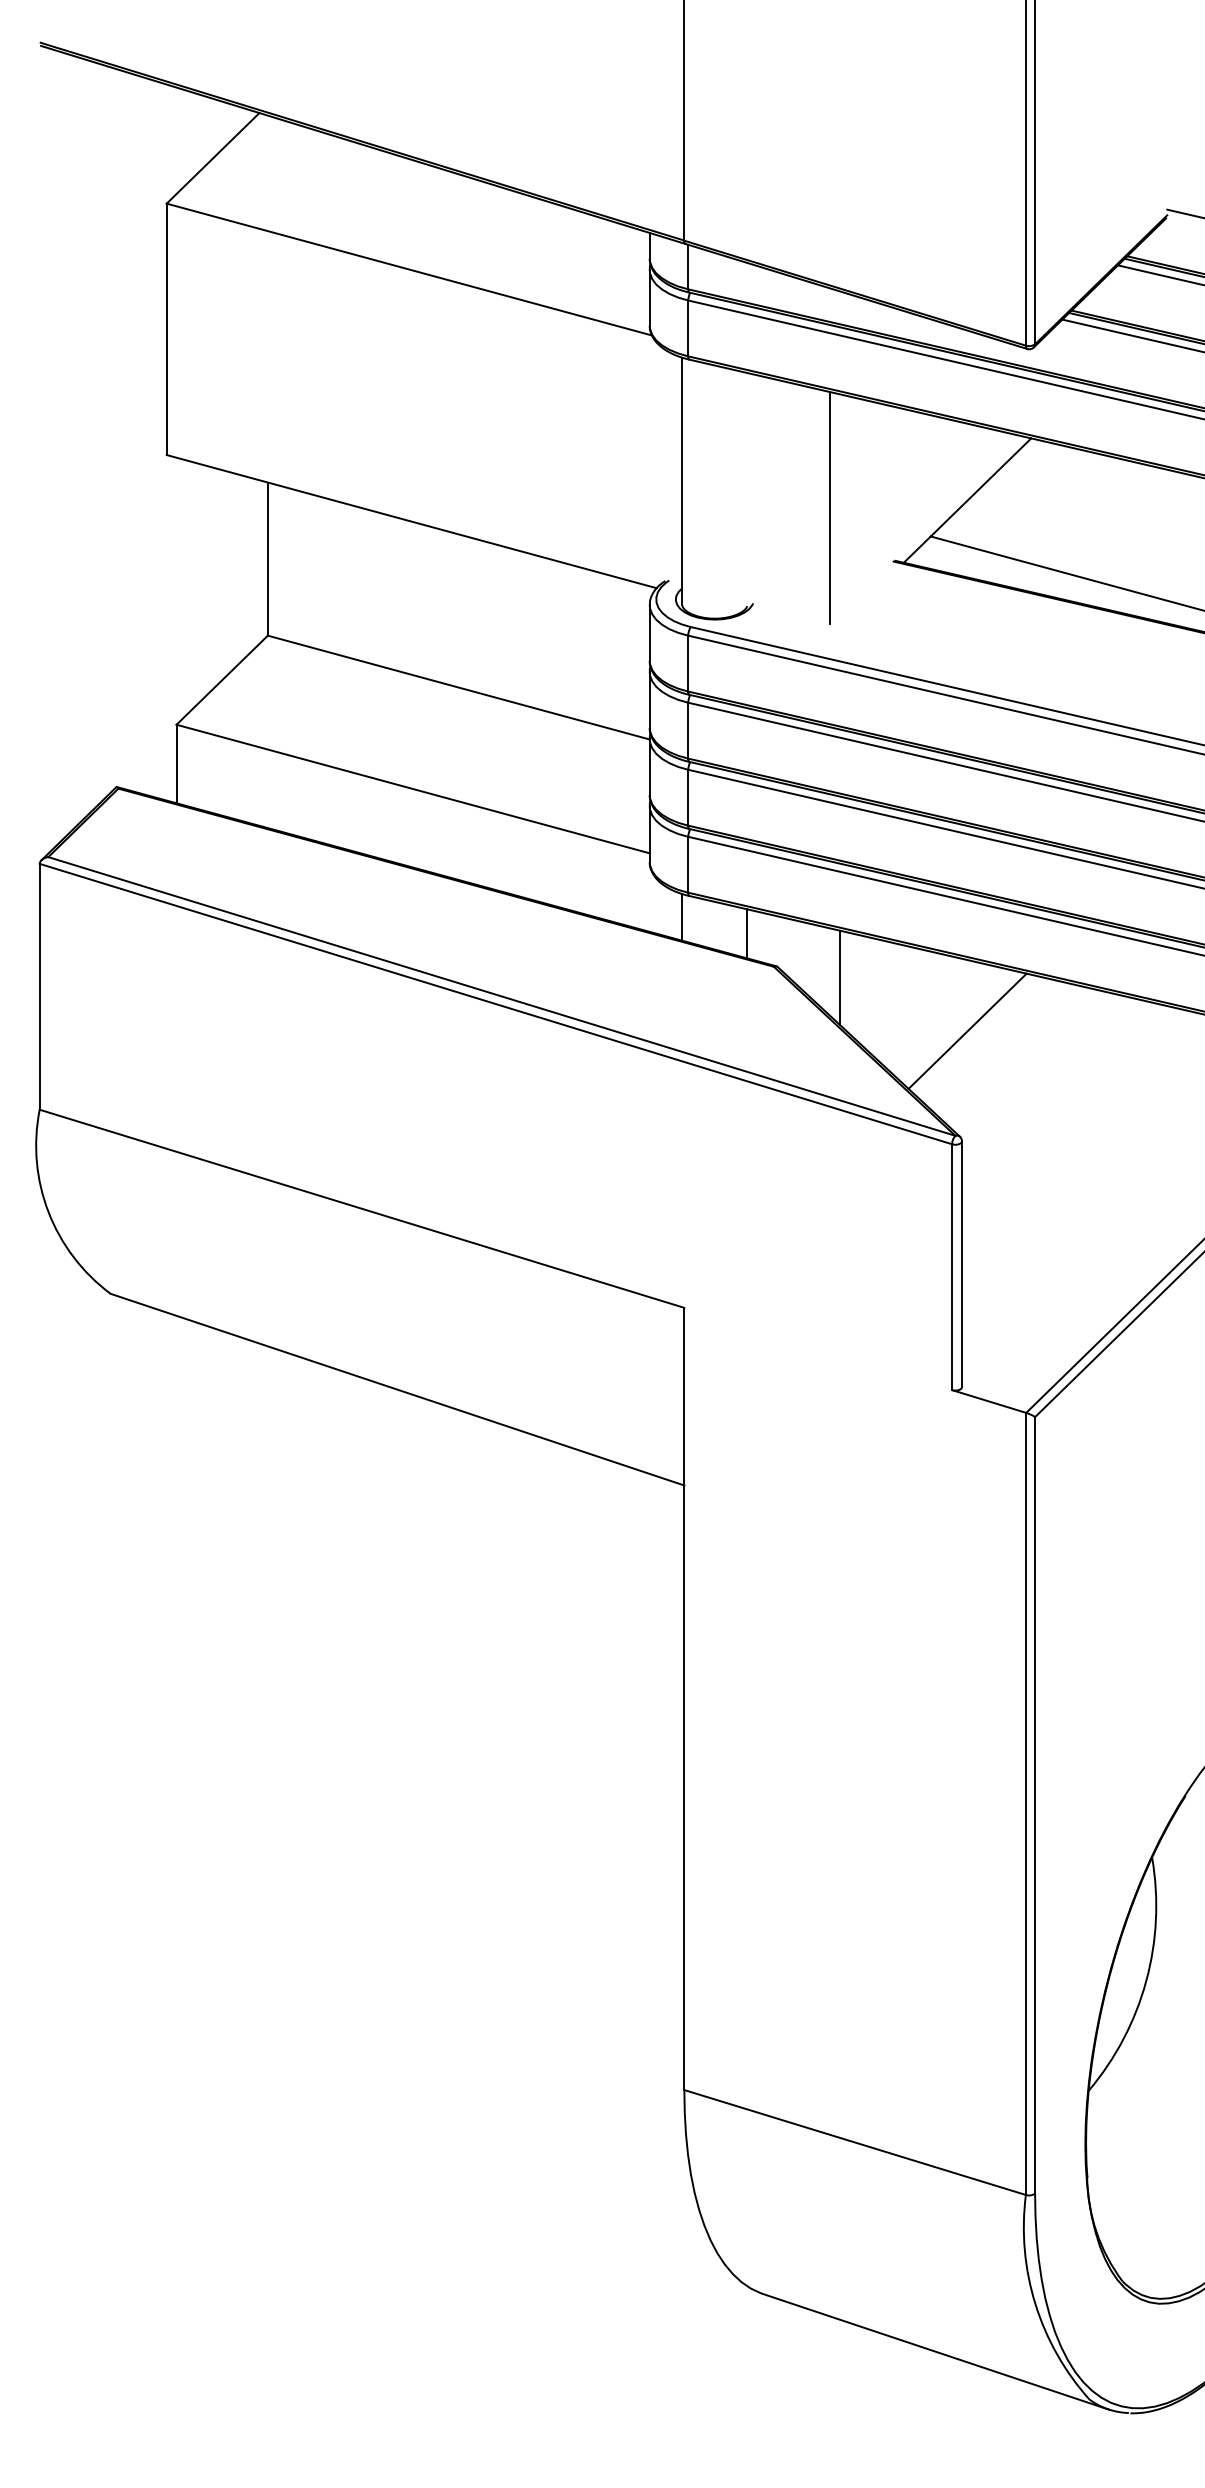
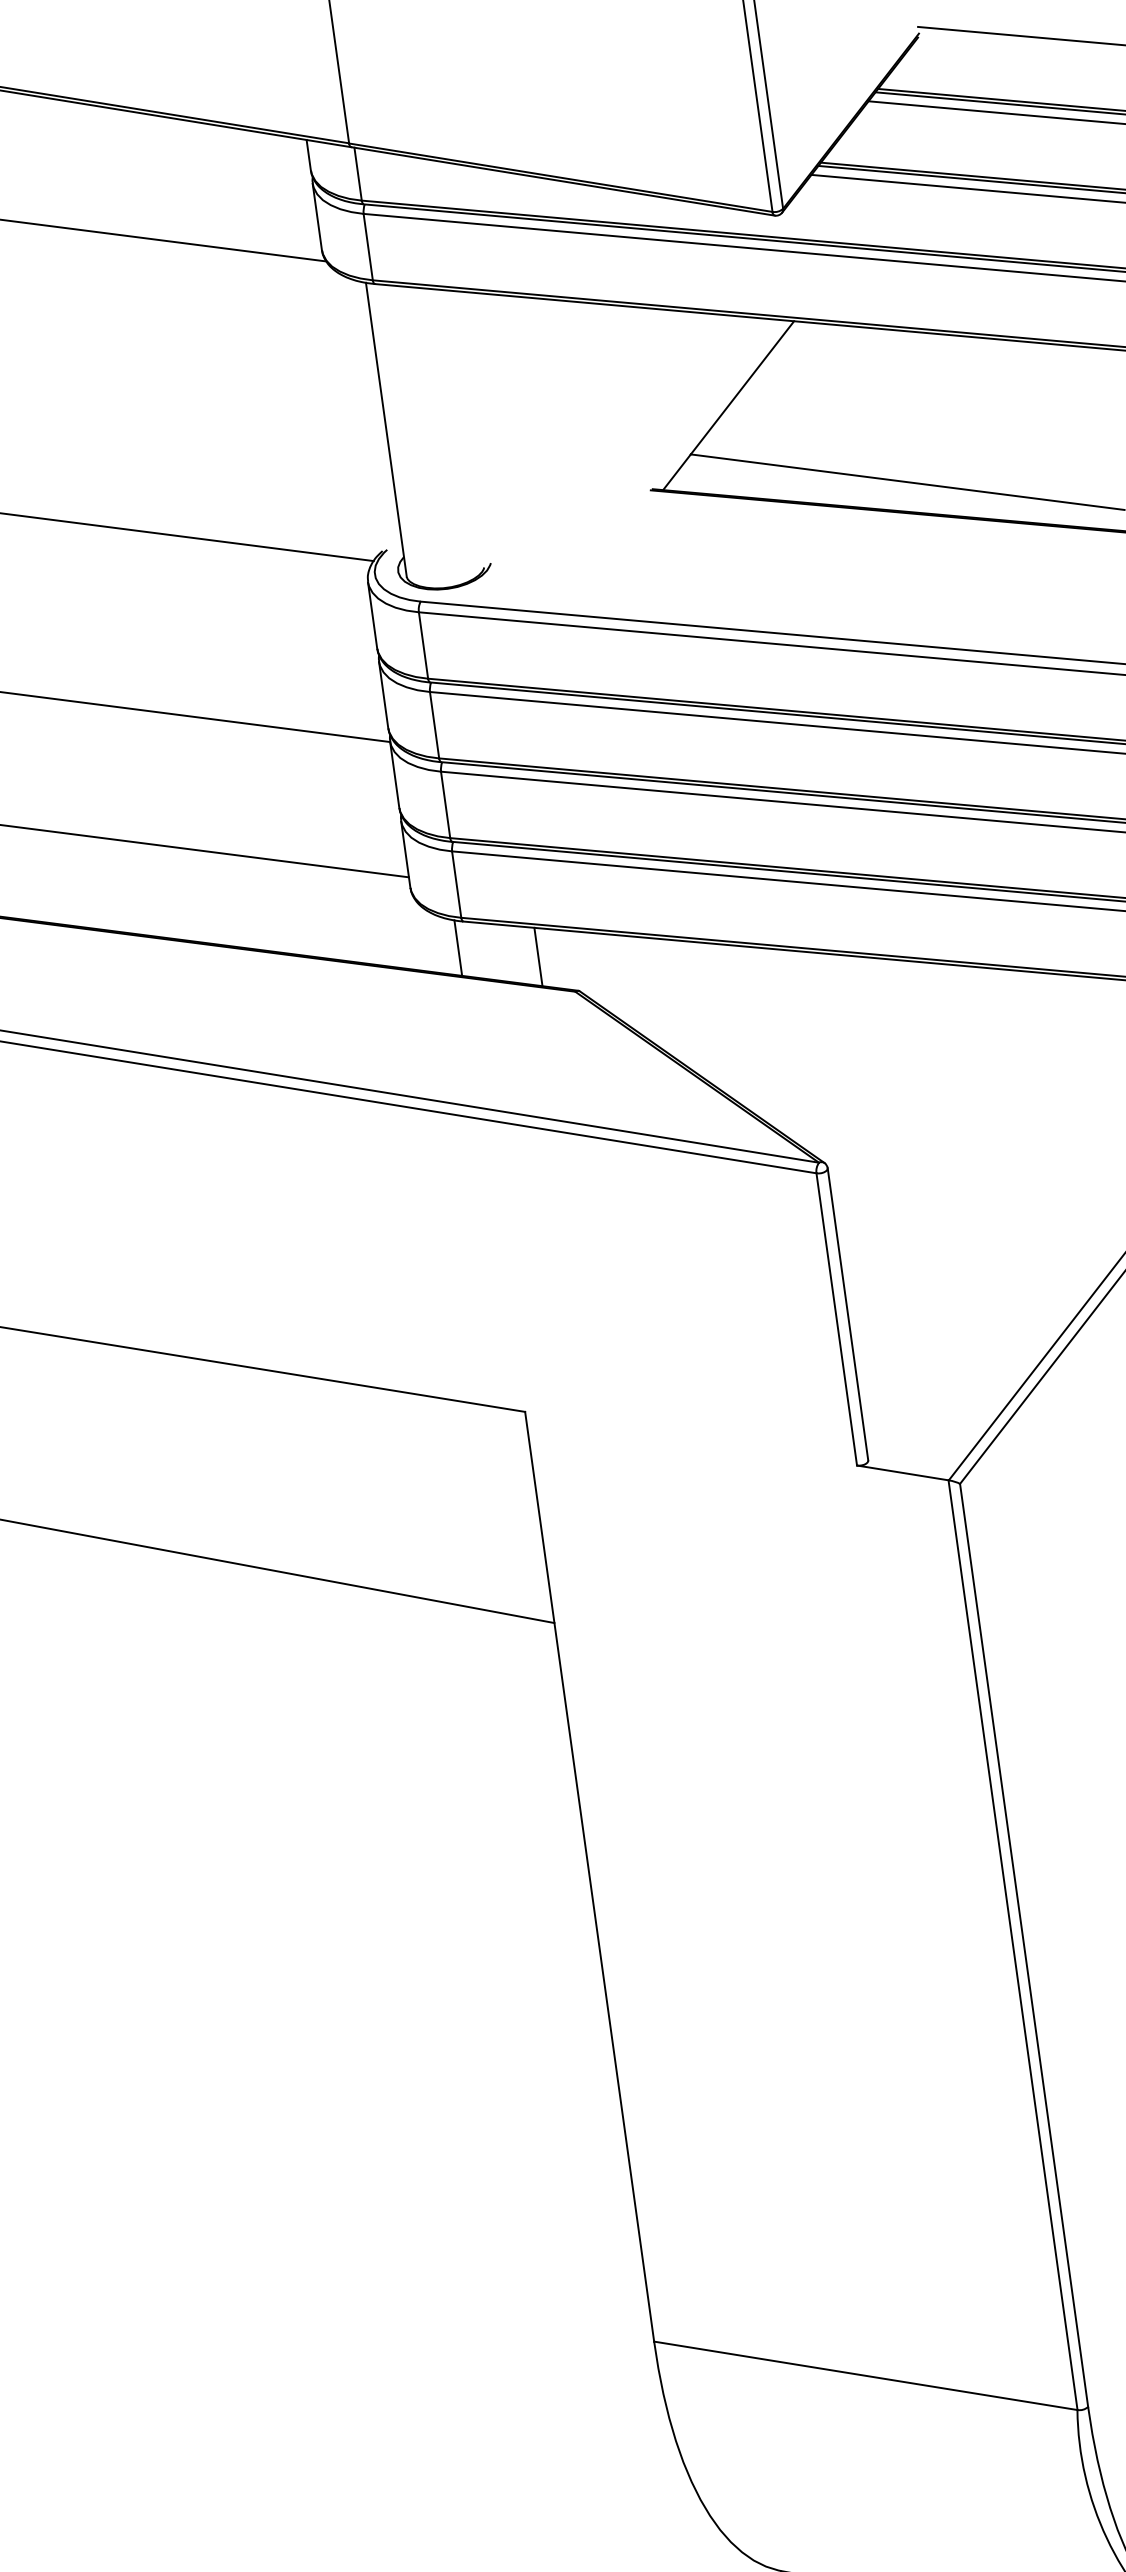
line: (829, 507) -> (565, 436), removed
line: (839, 977) -> (655, 993), removed
line: (967, 1030) -> (815, 1035), removed

